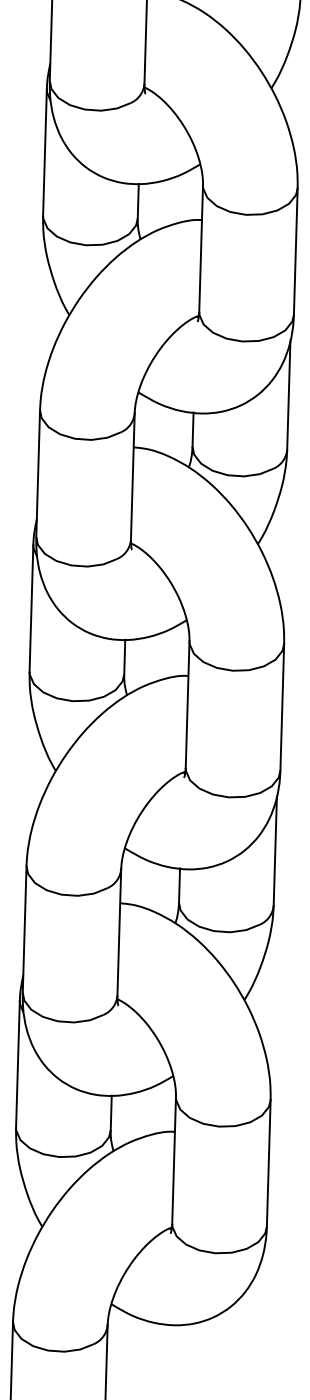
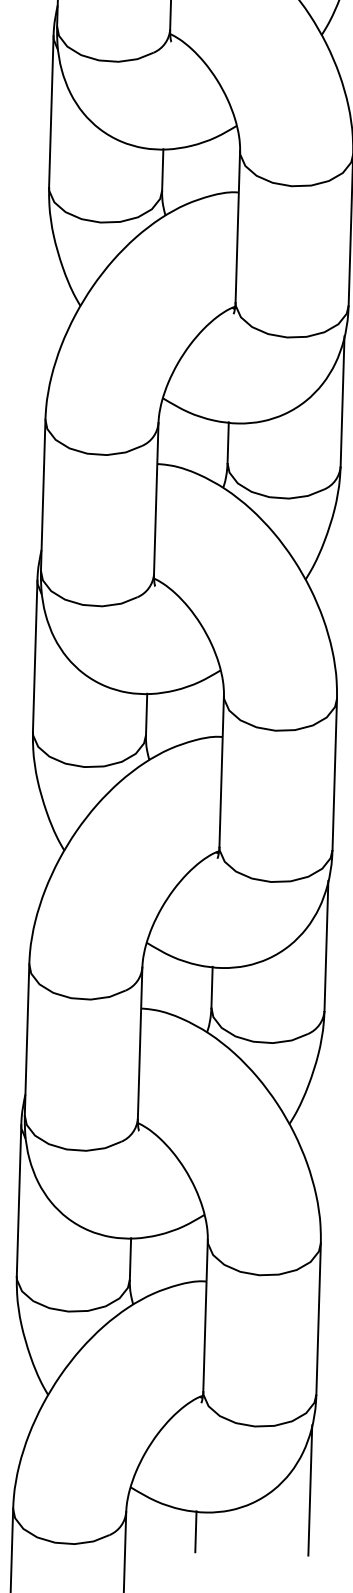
line: (261, 1306) -> (309, 1490), added
line: (165, 1341) -> (195, 1531), added

